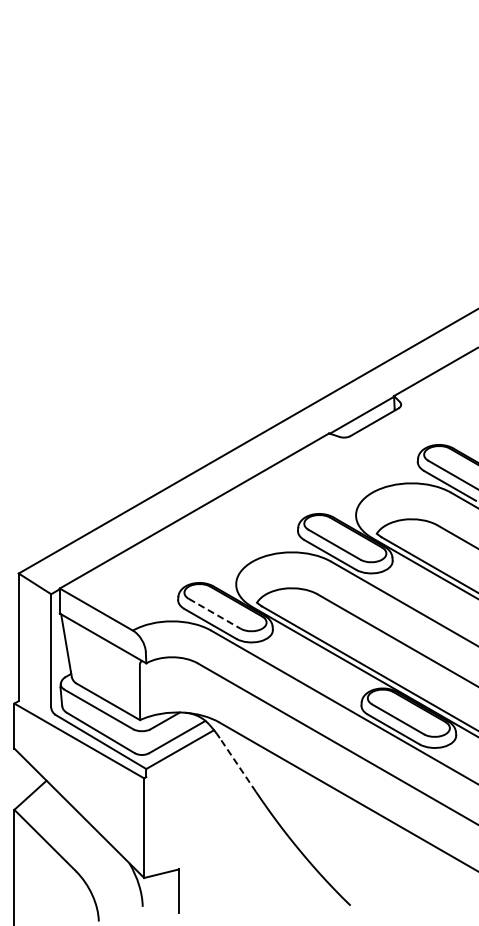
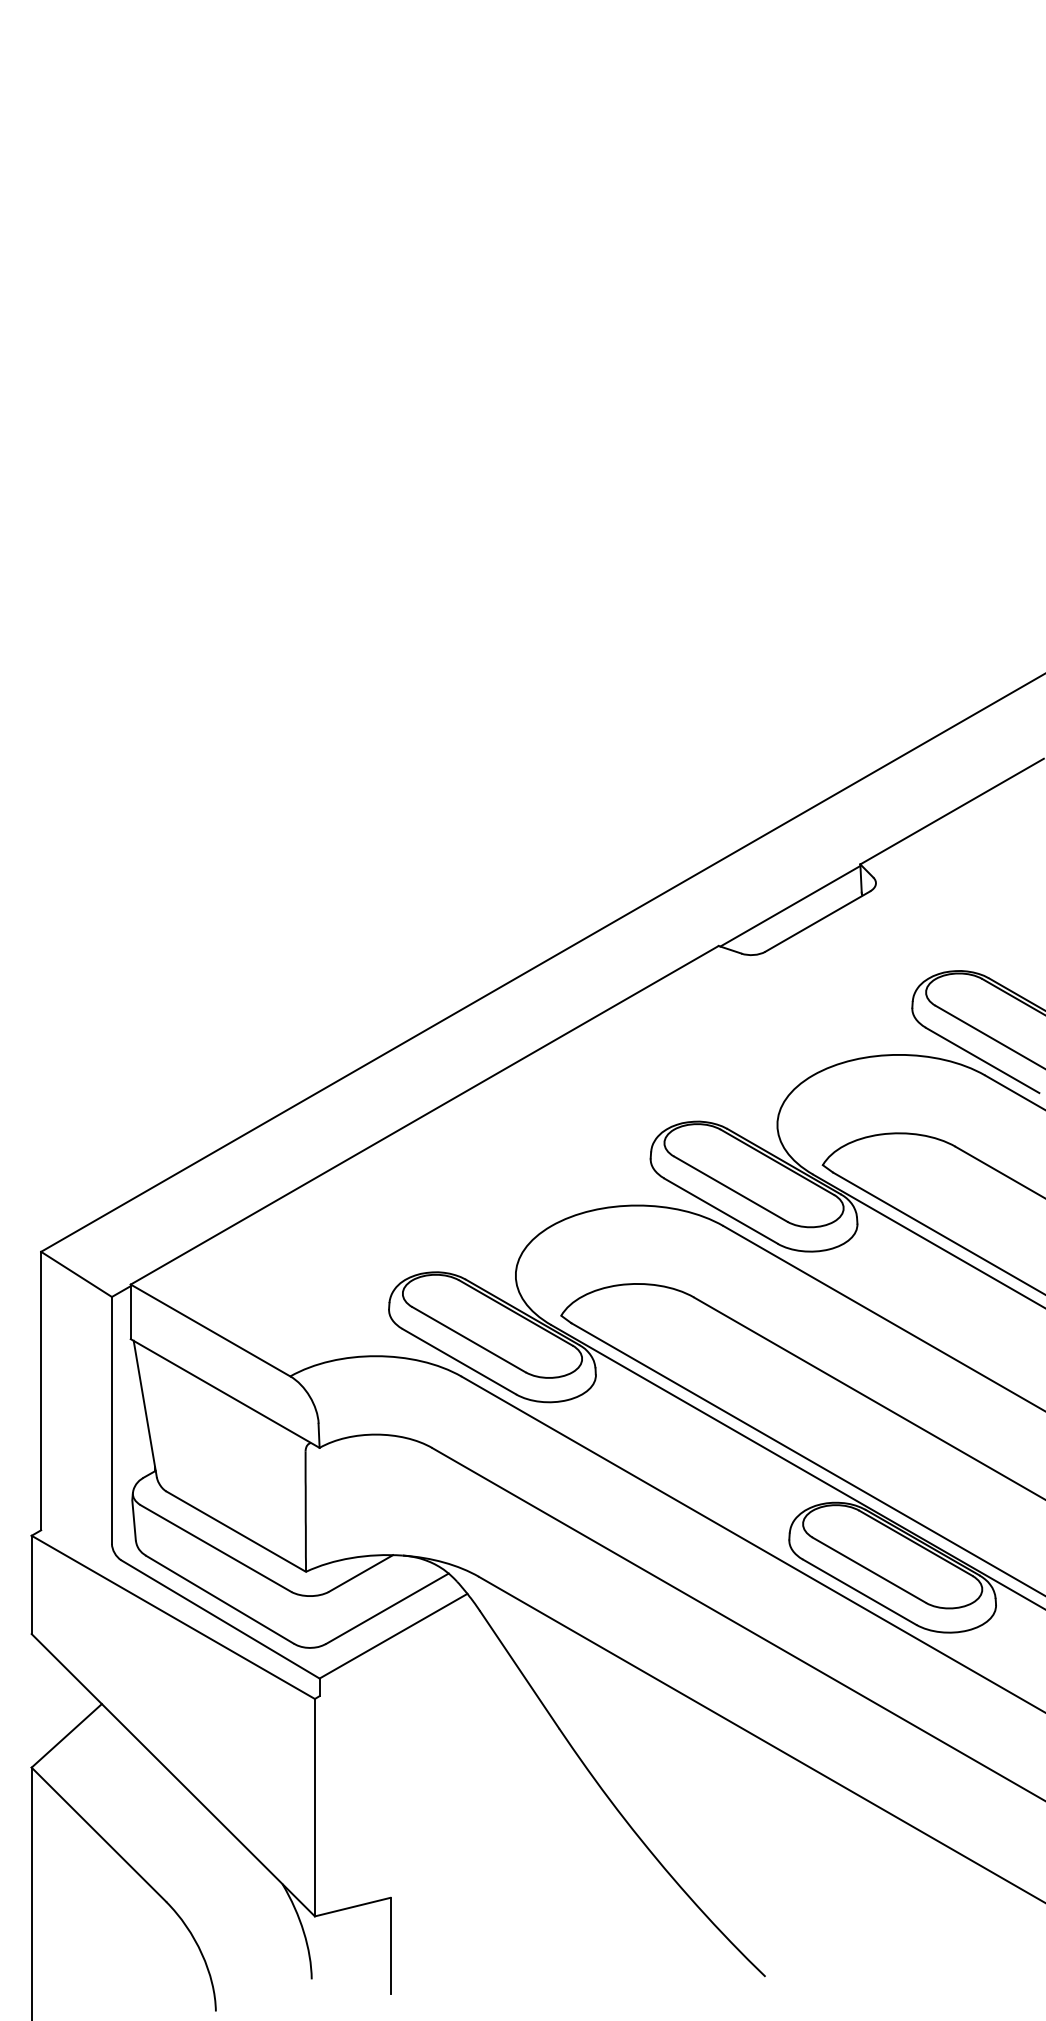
line: (214, 613) -> (468, 1339), dashed -> solid
line: (237, 764) -> (518, 1668), dashed -> solid

